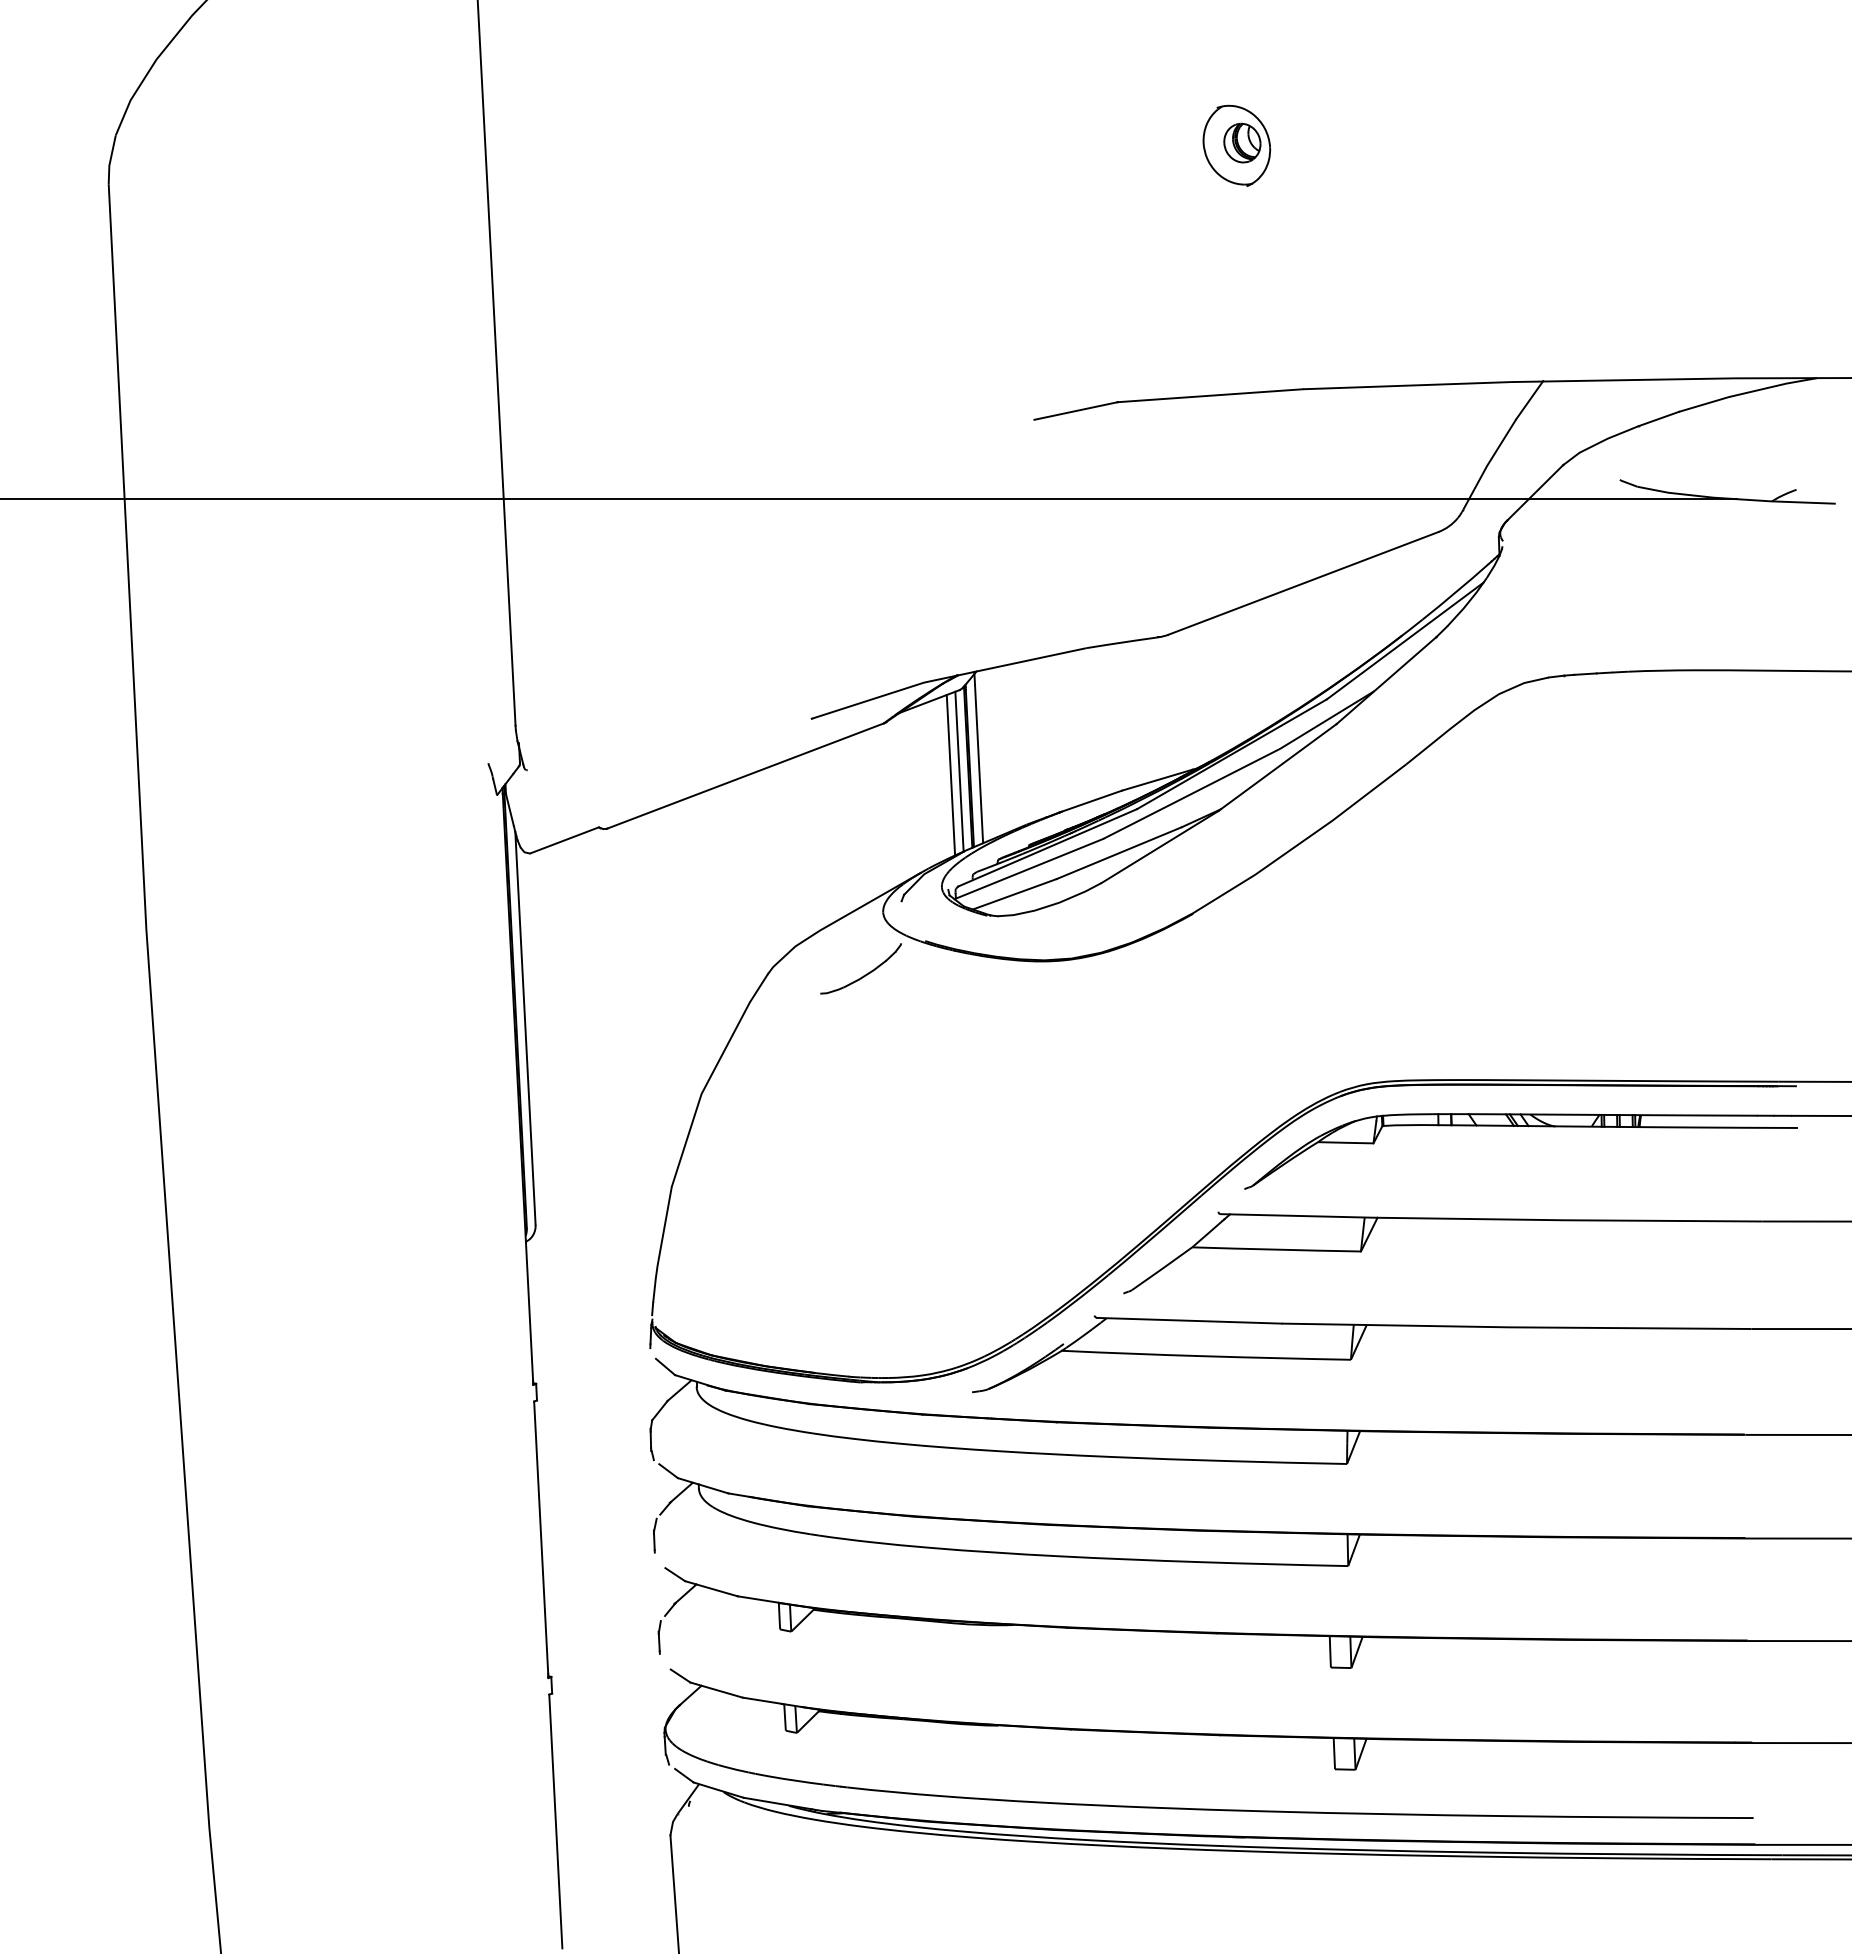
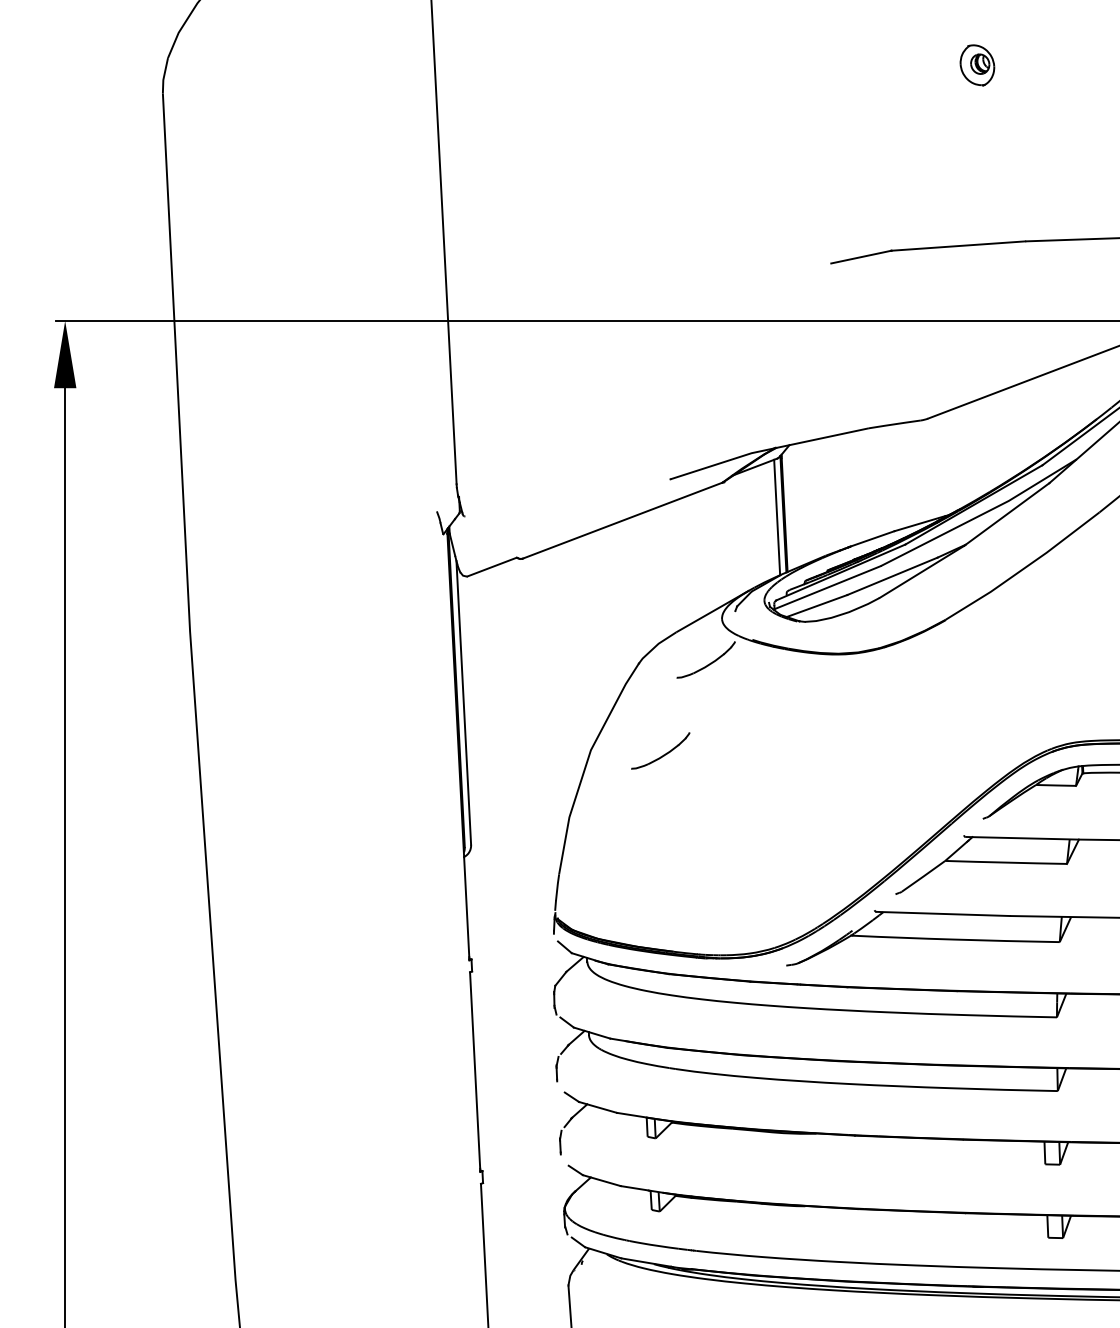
part: (1236, 145) -> (977, 65), size x0.7
line: (978, 757) -> (790, 507), removed
line: (950, 775) -> (770, 520), removed
part: (800, 1101) -> (662, 755), added

